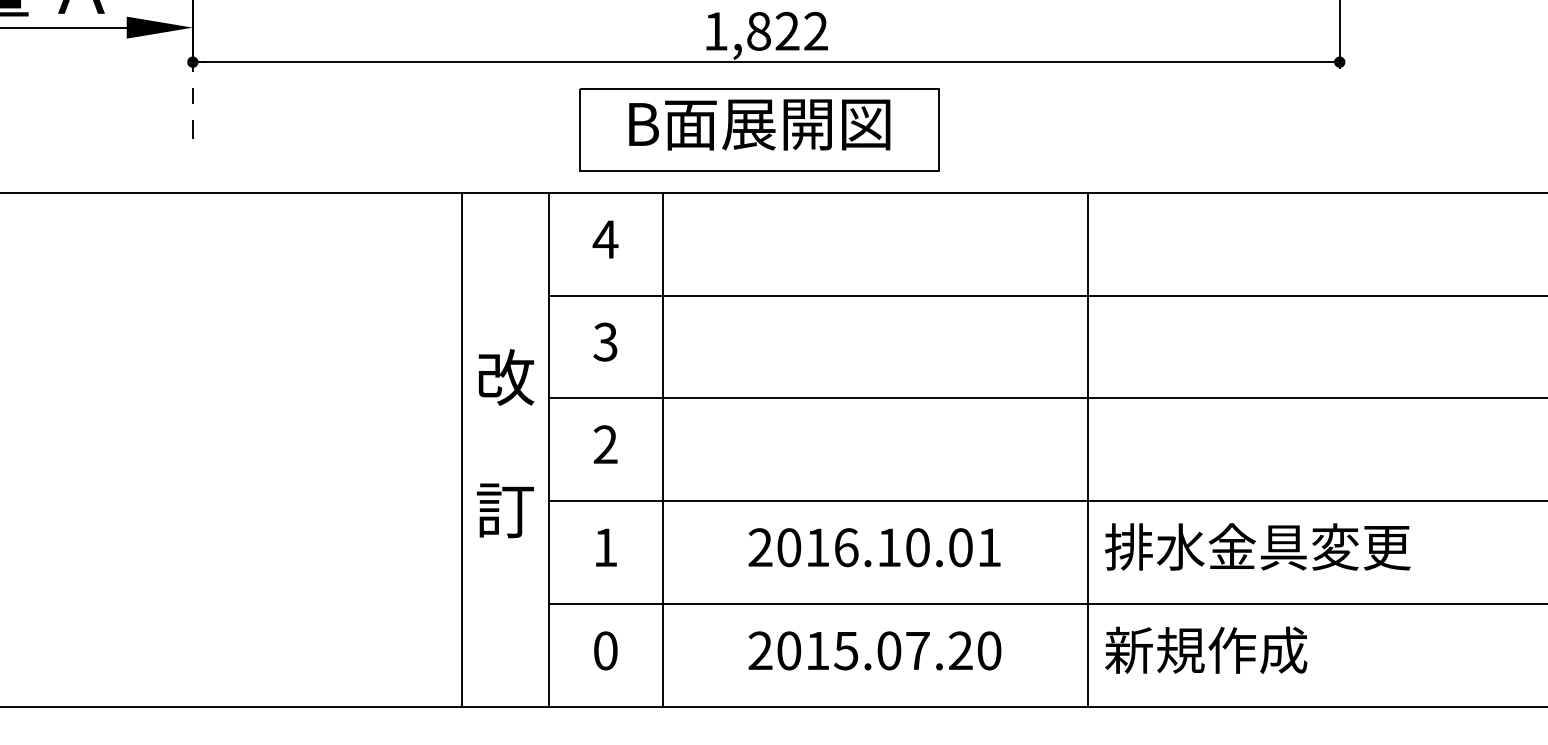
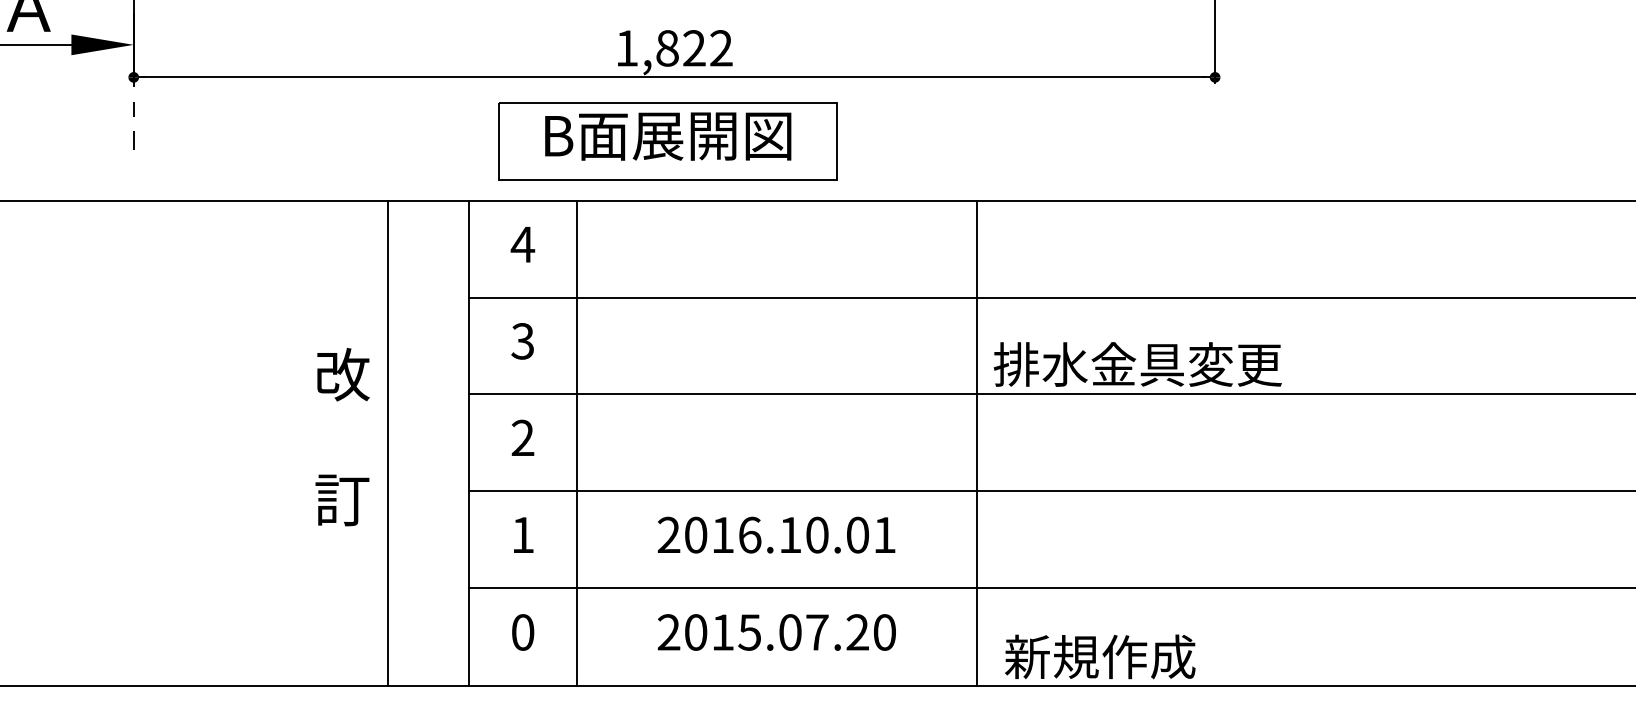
text: (505, 444) -> (342, 437), moved
text: (1257, 546) -> (1137, 364), moved
text: (1206, 649) -> (1100, 656), moved

